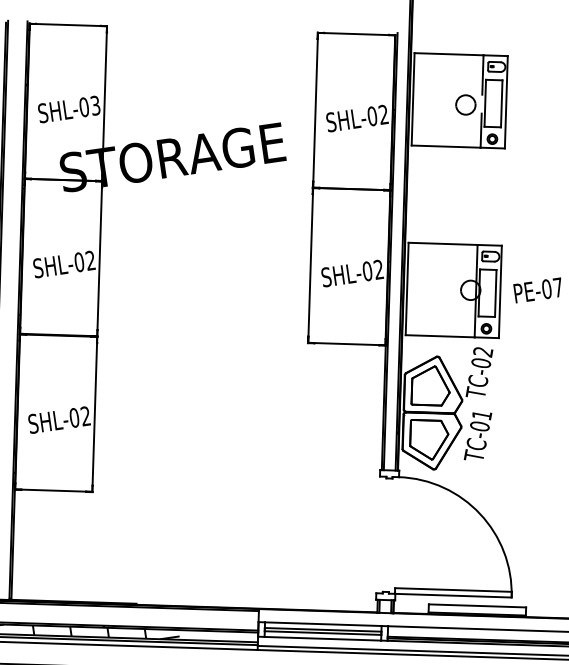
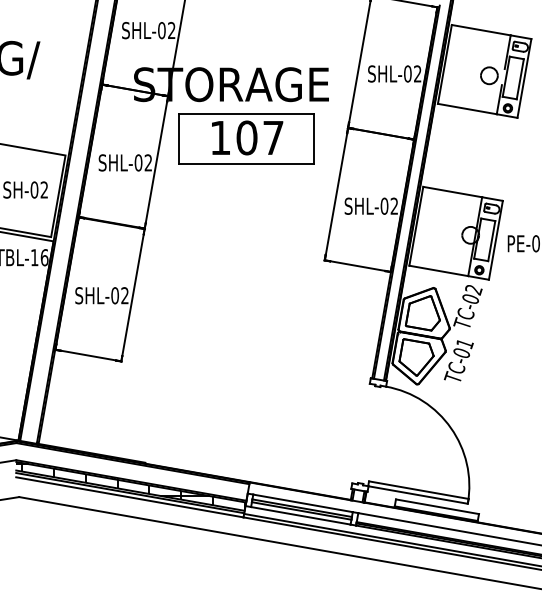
text: (95, 105) -> (171, 30), SHL-03 -> SHL-02
part: (198, 216) -> (246, 138), added
hatch: (218, 635) -> (211, 500), added

